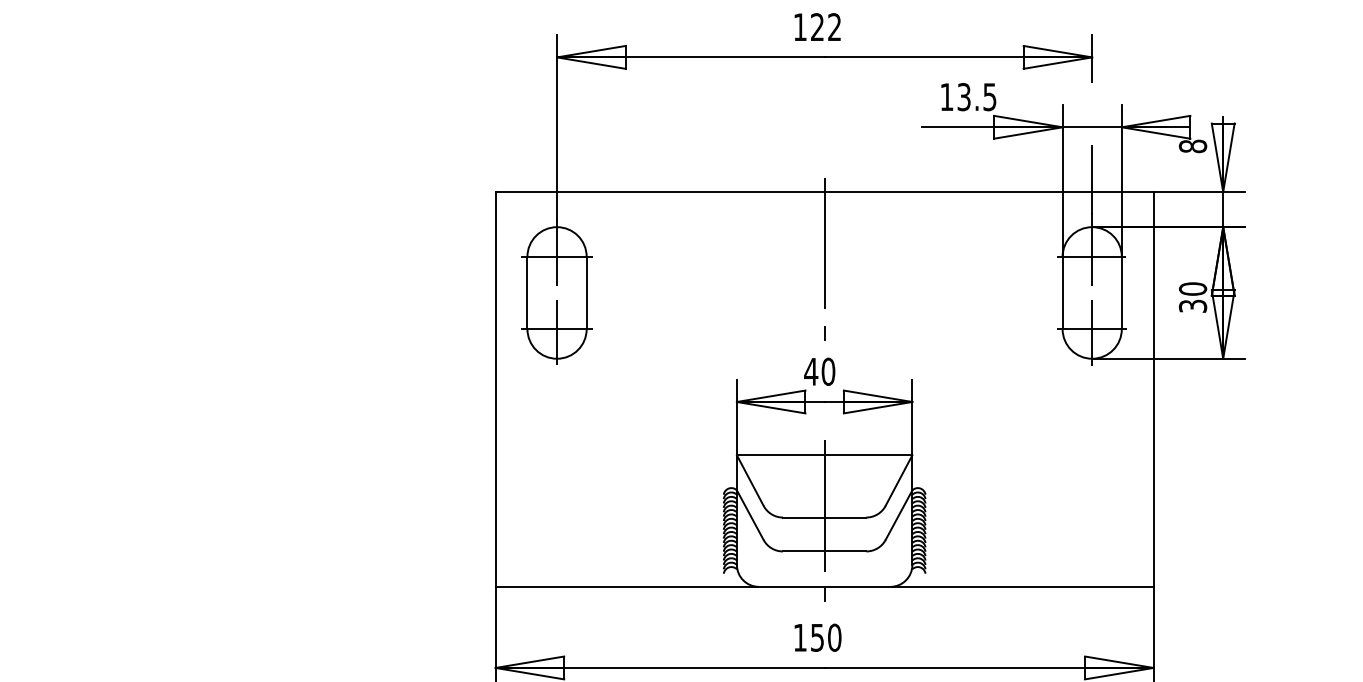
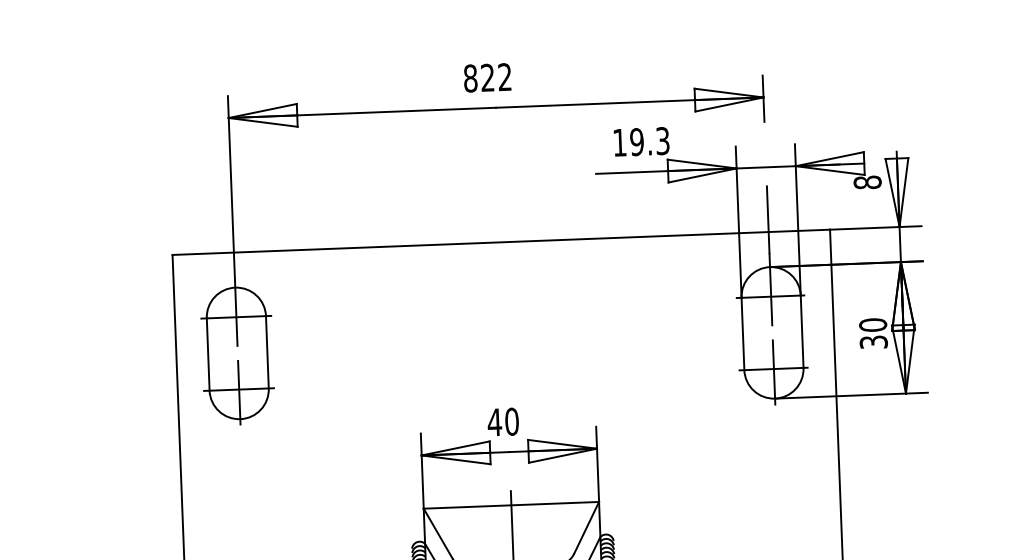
text: (800, 27) -> (470, 78), 122 -> 822
text: (976, 97) -> (649, 141), 13.5 -> 19.3
line: (824, 258) -> (503, 308), removed

